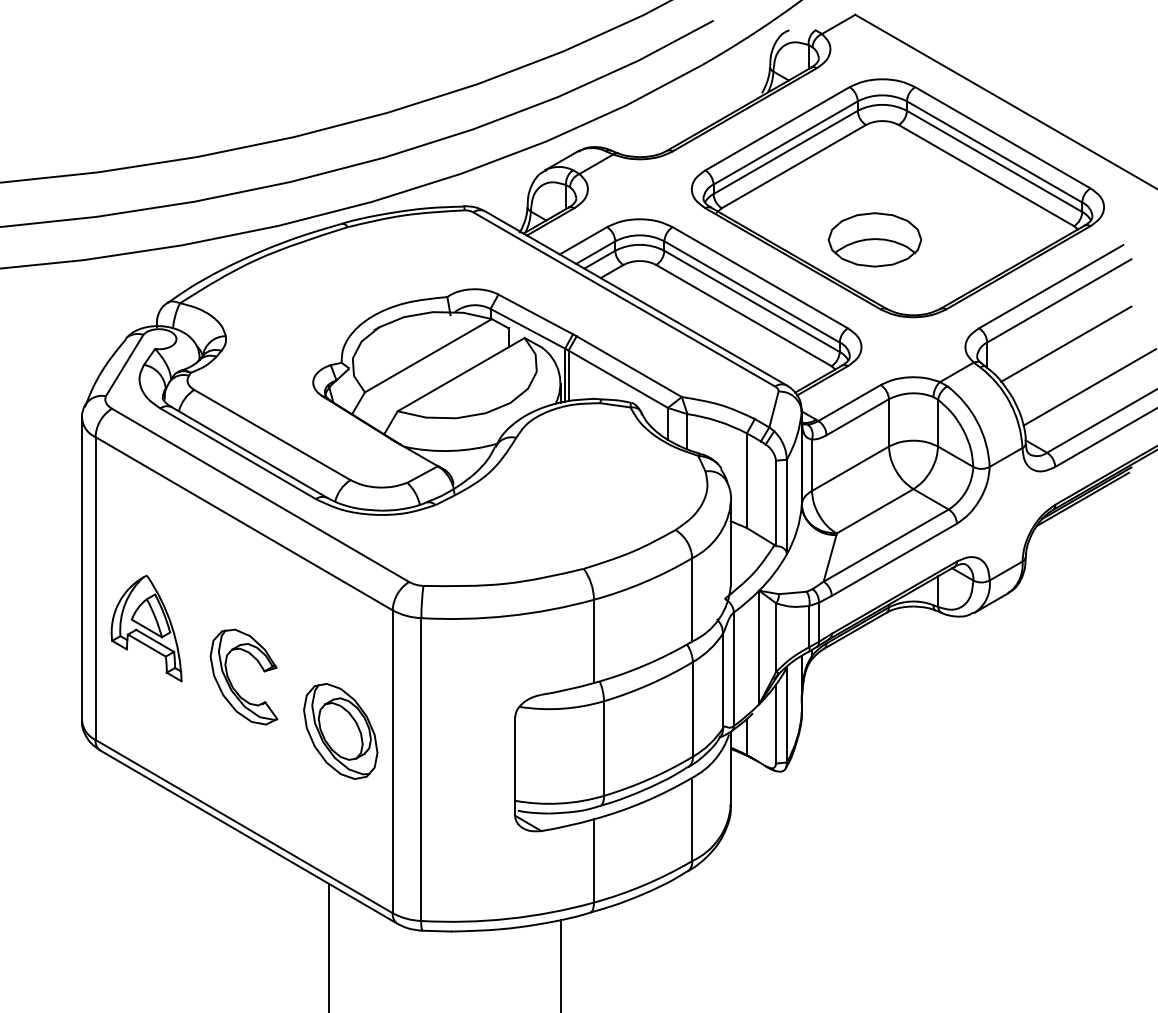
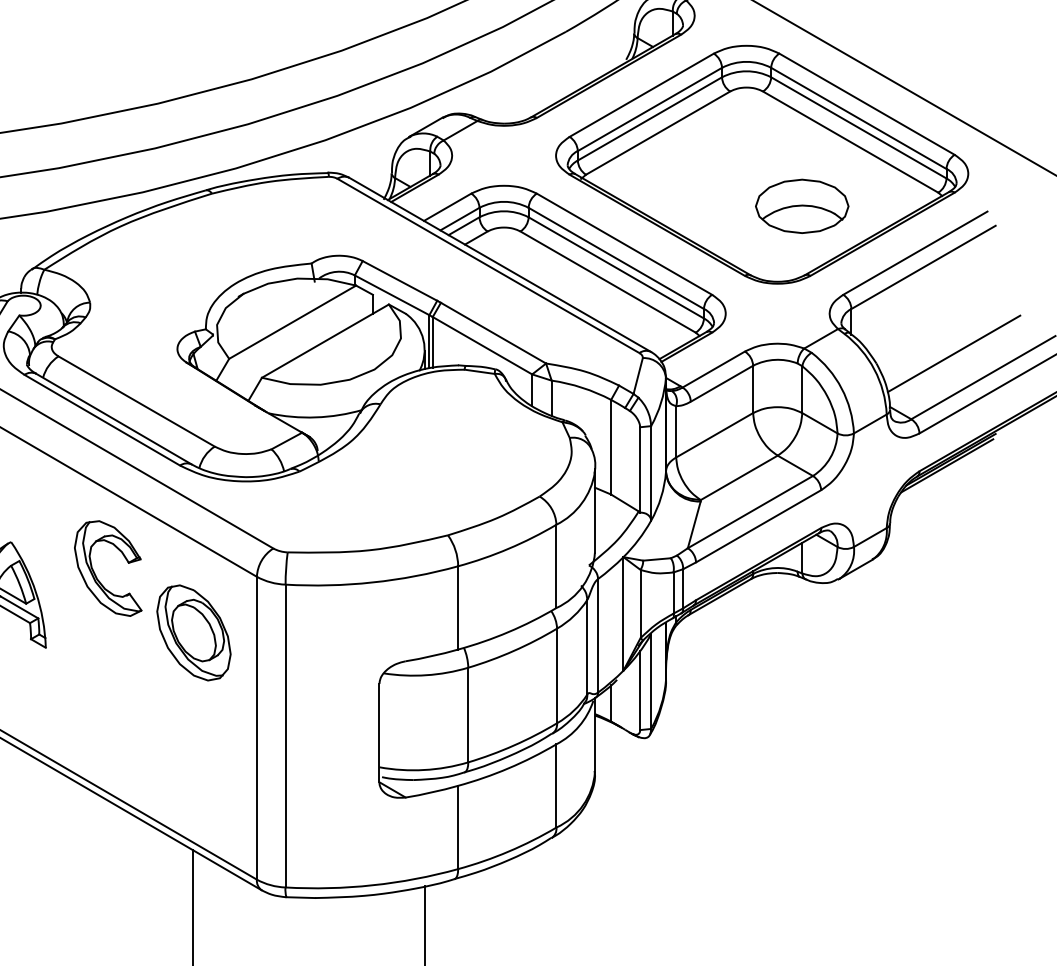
part: (874, 239) -> (801, 205), moved
line: (1066, 343) -> (930, 309), removed
part: (231, 682) -> (95, 573), moved
part: (340, 731) -> (193, 632), moved

